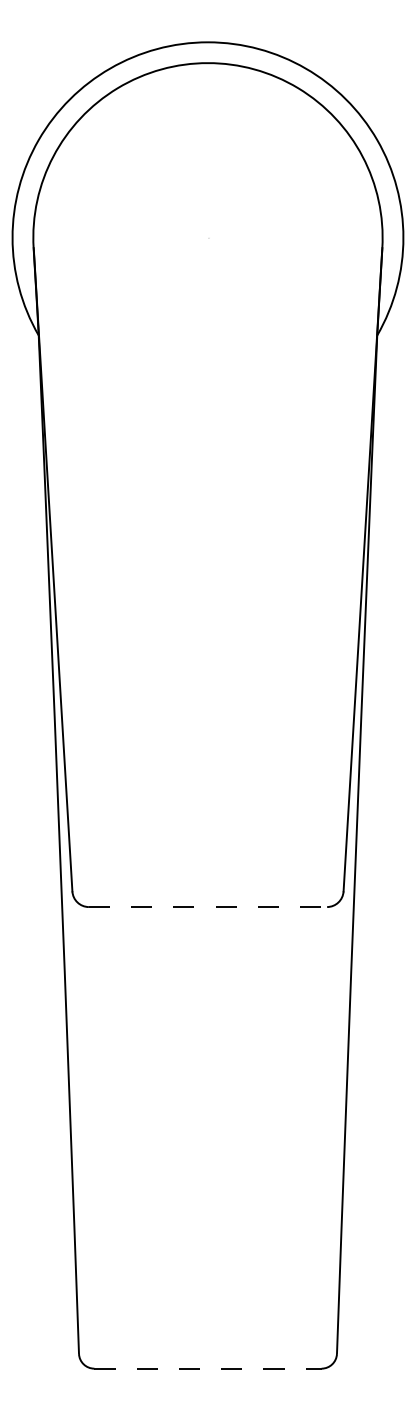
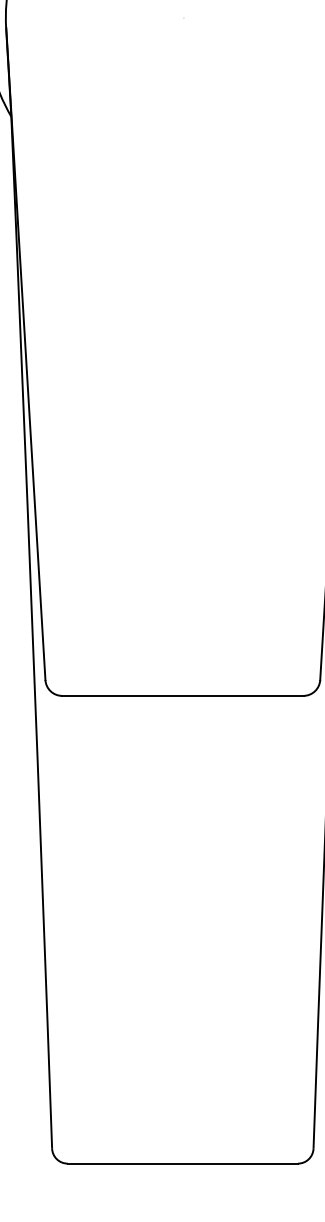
line: (208, 907) -> (183, 696), dashed -> solid
line: (208, 1368) -> (183, 1163), dashed -> solid

